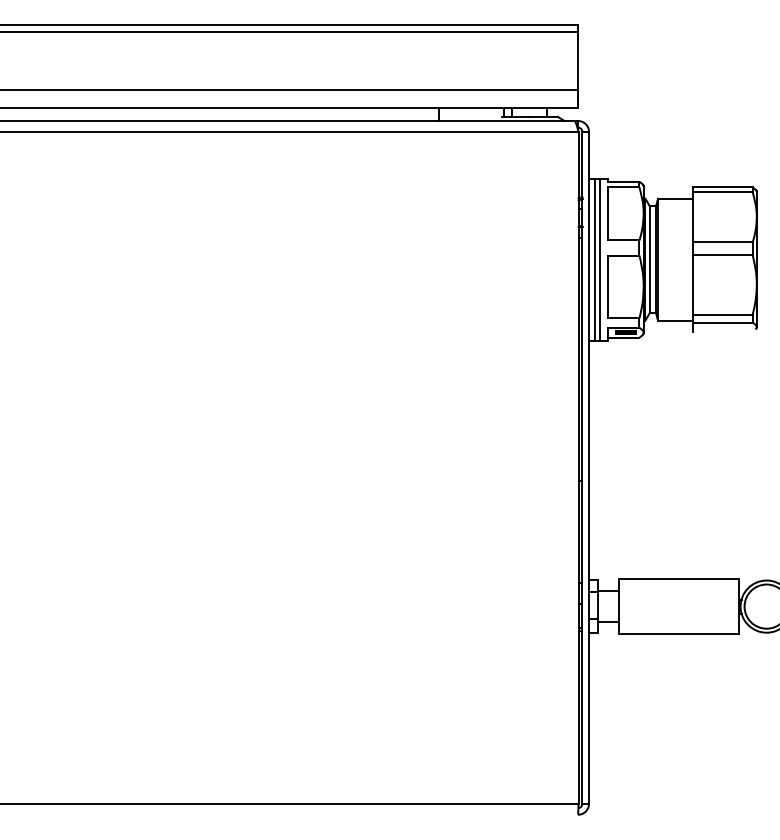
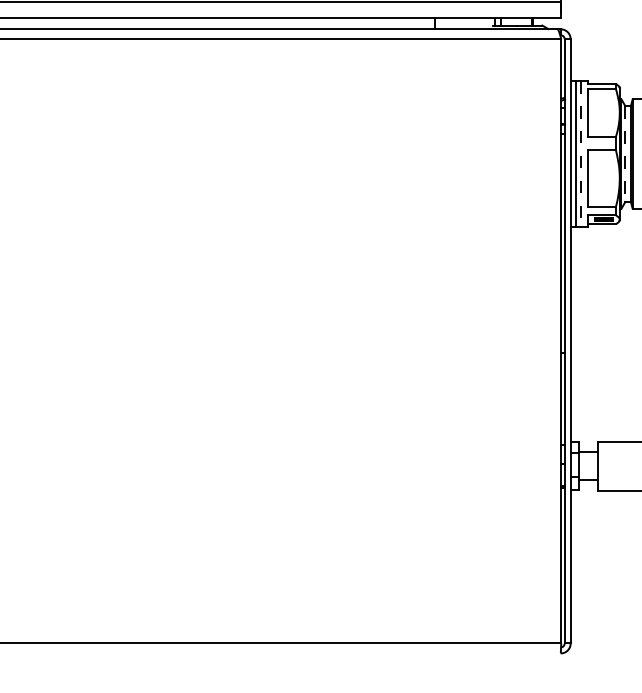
line: (599, 260) -> (580, 154), solid -> dashed
line: (649, 260) -> (625, 154), solid -> dashed

